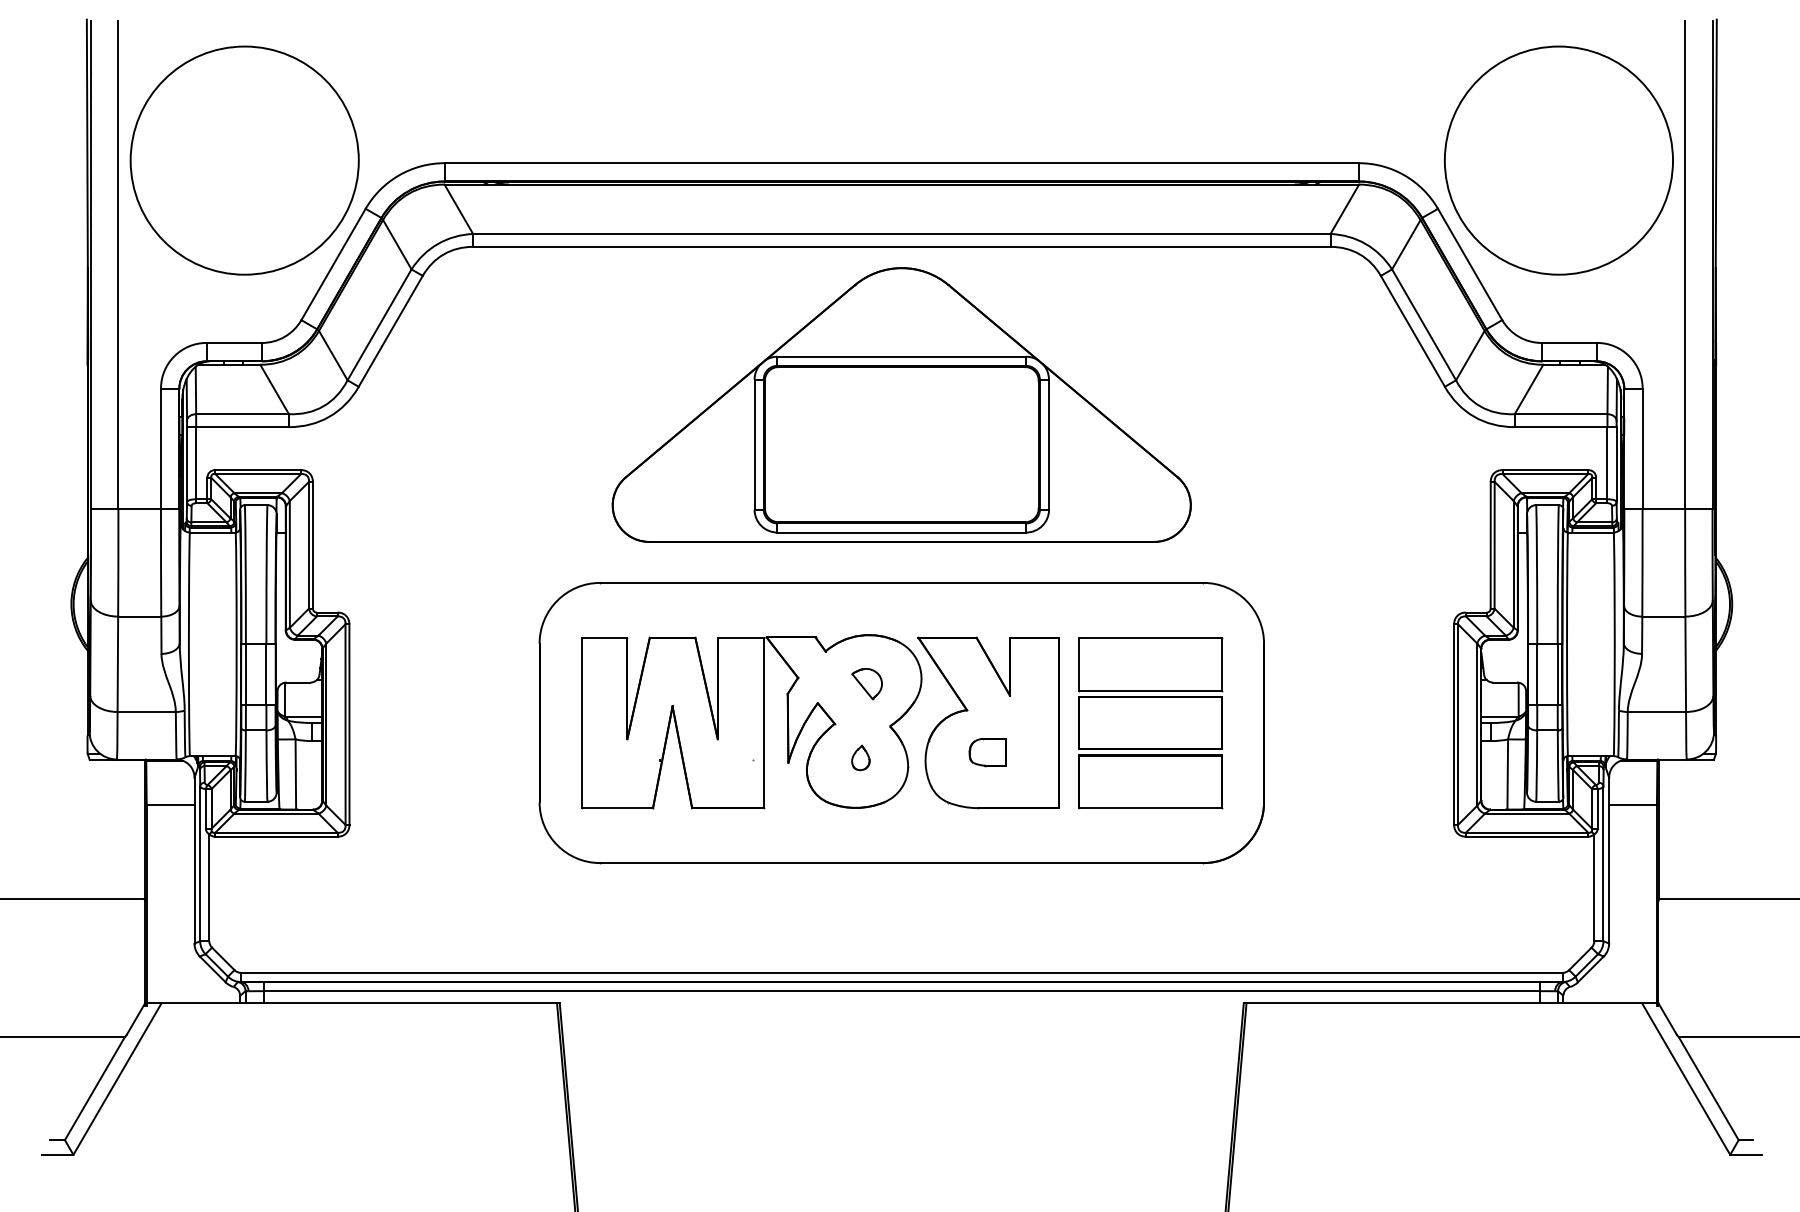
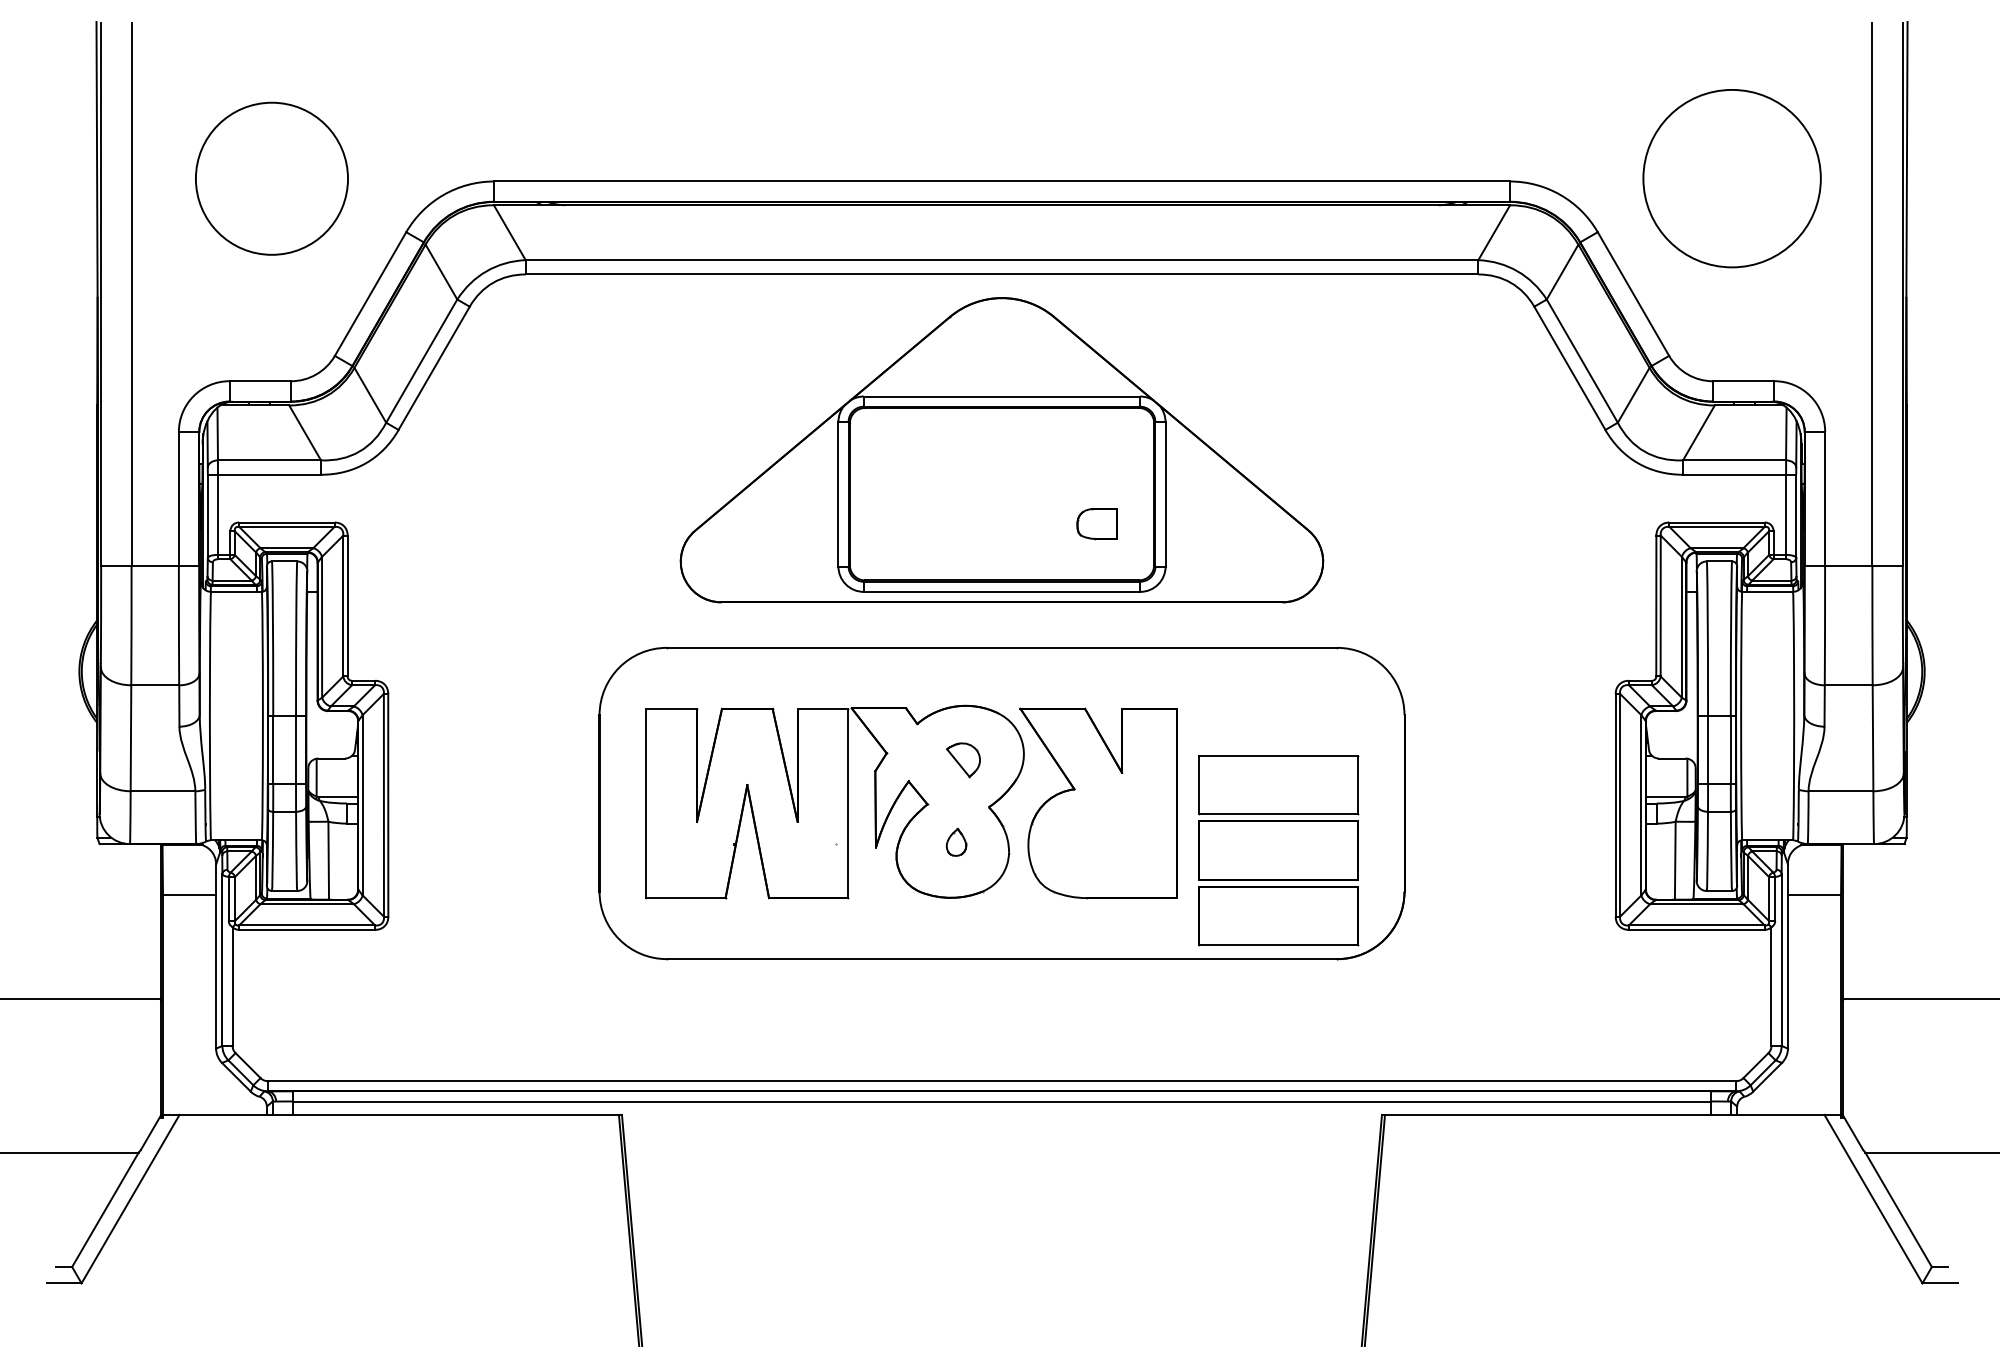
circle: (244, 160) -> (271, 178), size x0.6
circle: (1558, 160) -> (1731, 178), size x0.7
part: (1150, 723) -> (1278, 850), moved
part: (986, 752) -> (1096, 524), moved

